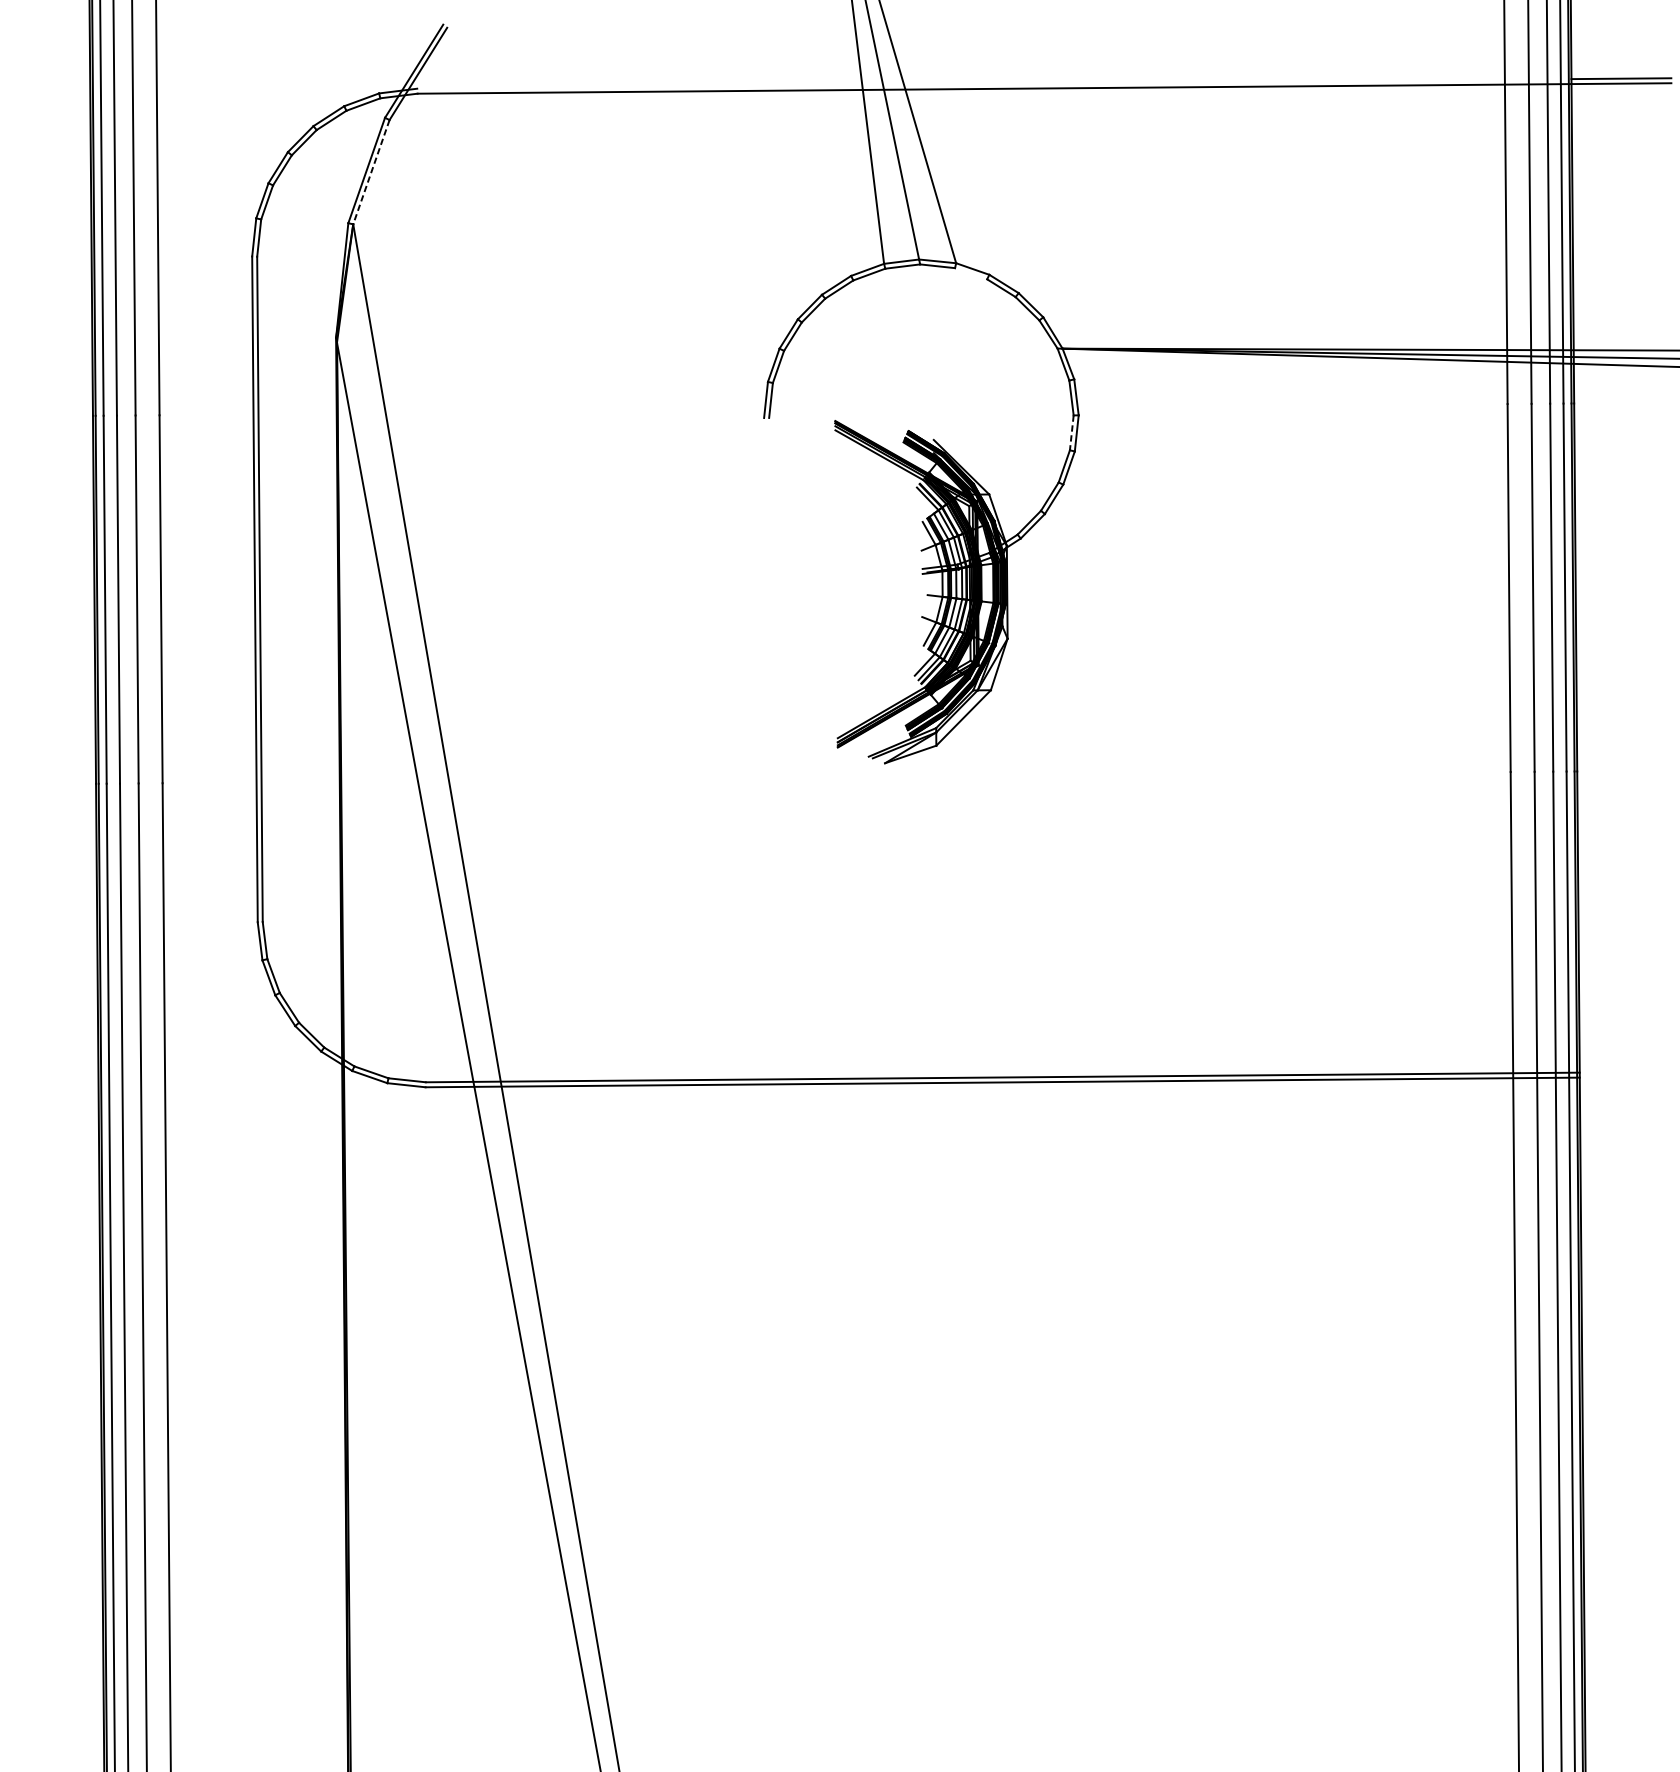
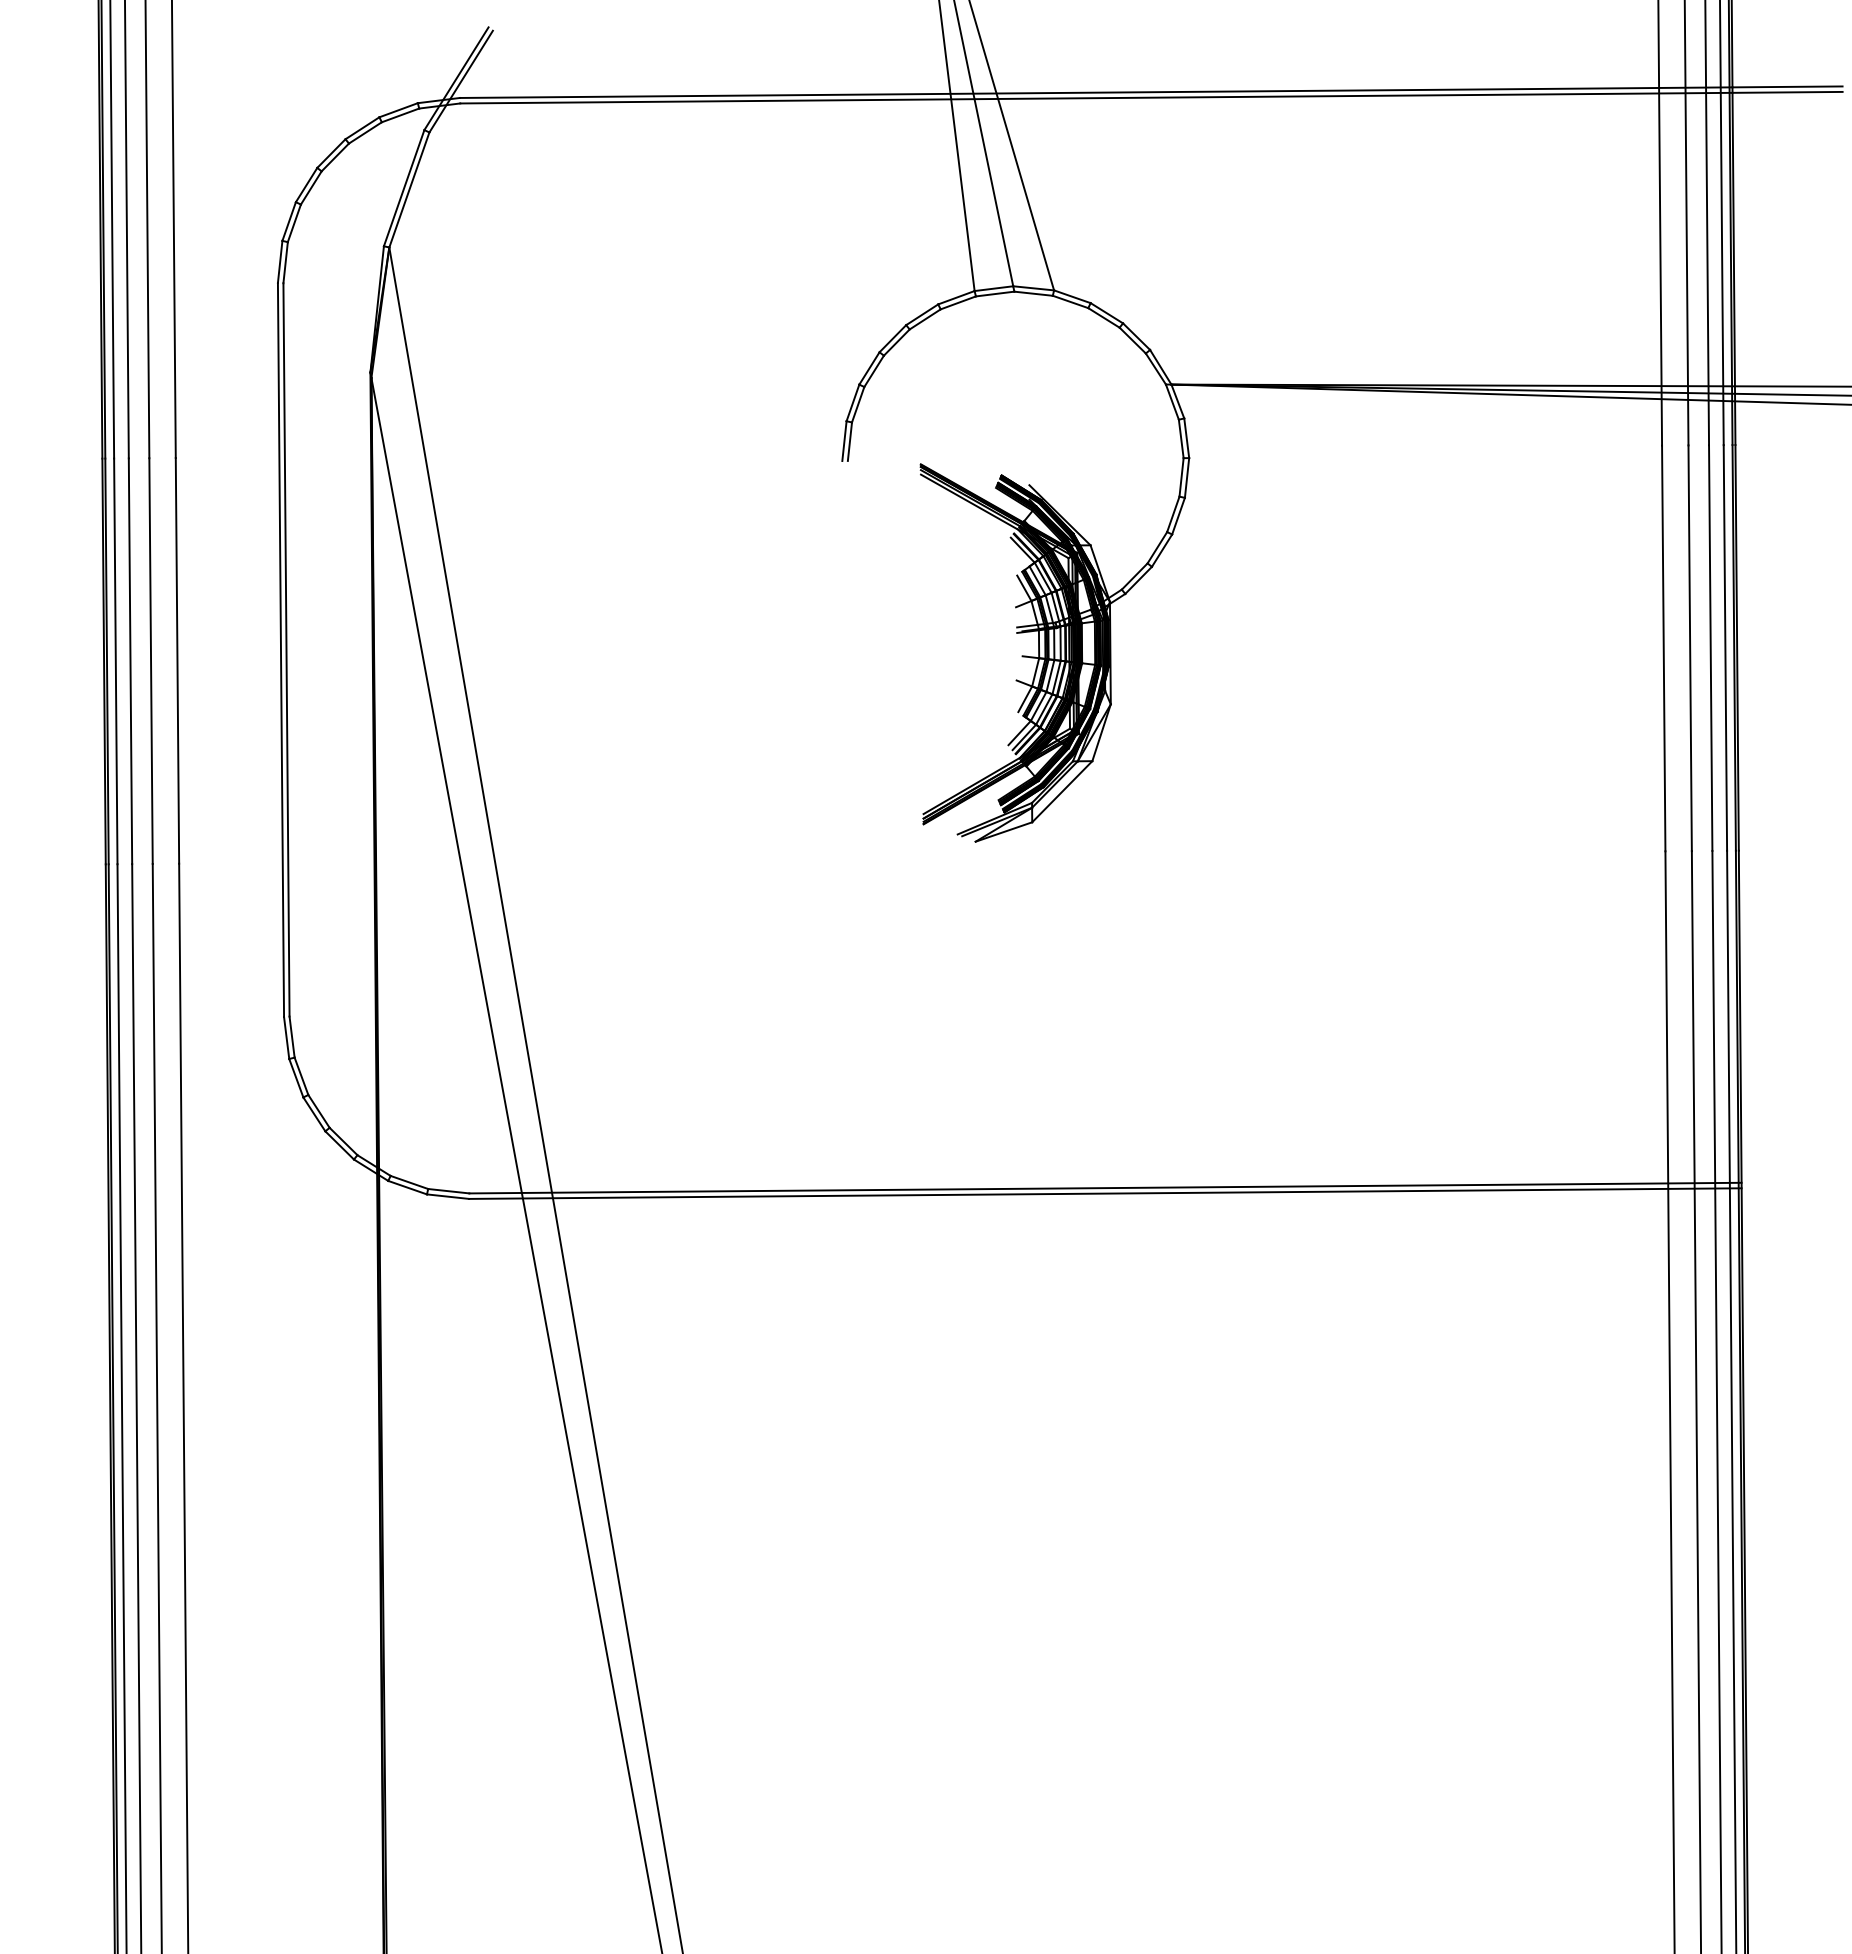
line: (993, 83) -> (1095, 92), added
line: (371, 171) -> (409, 189), dashed -> solid
line: (971, 273) -> (1070, 301), added
line: (1071, 432) -> (1181, 477), dashed -> solid

